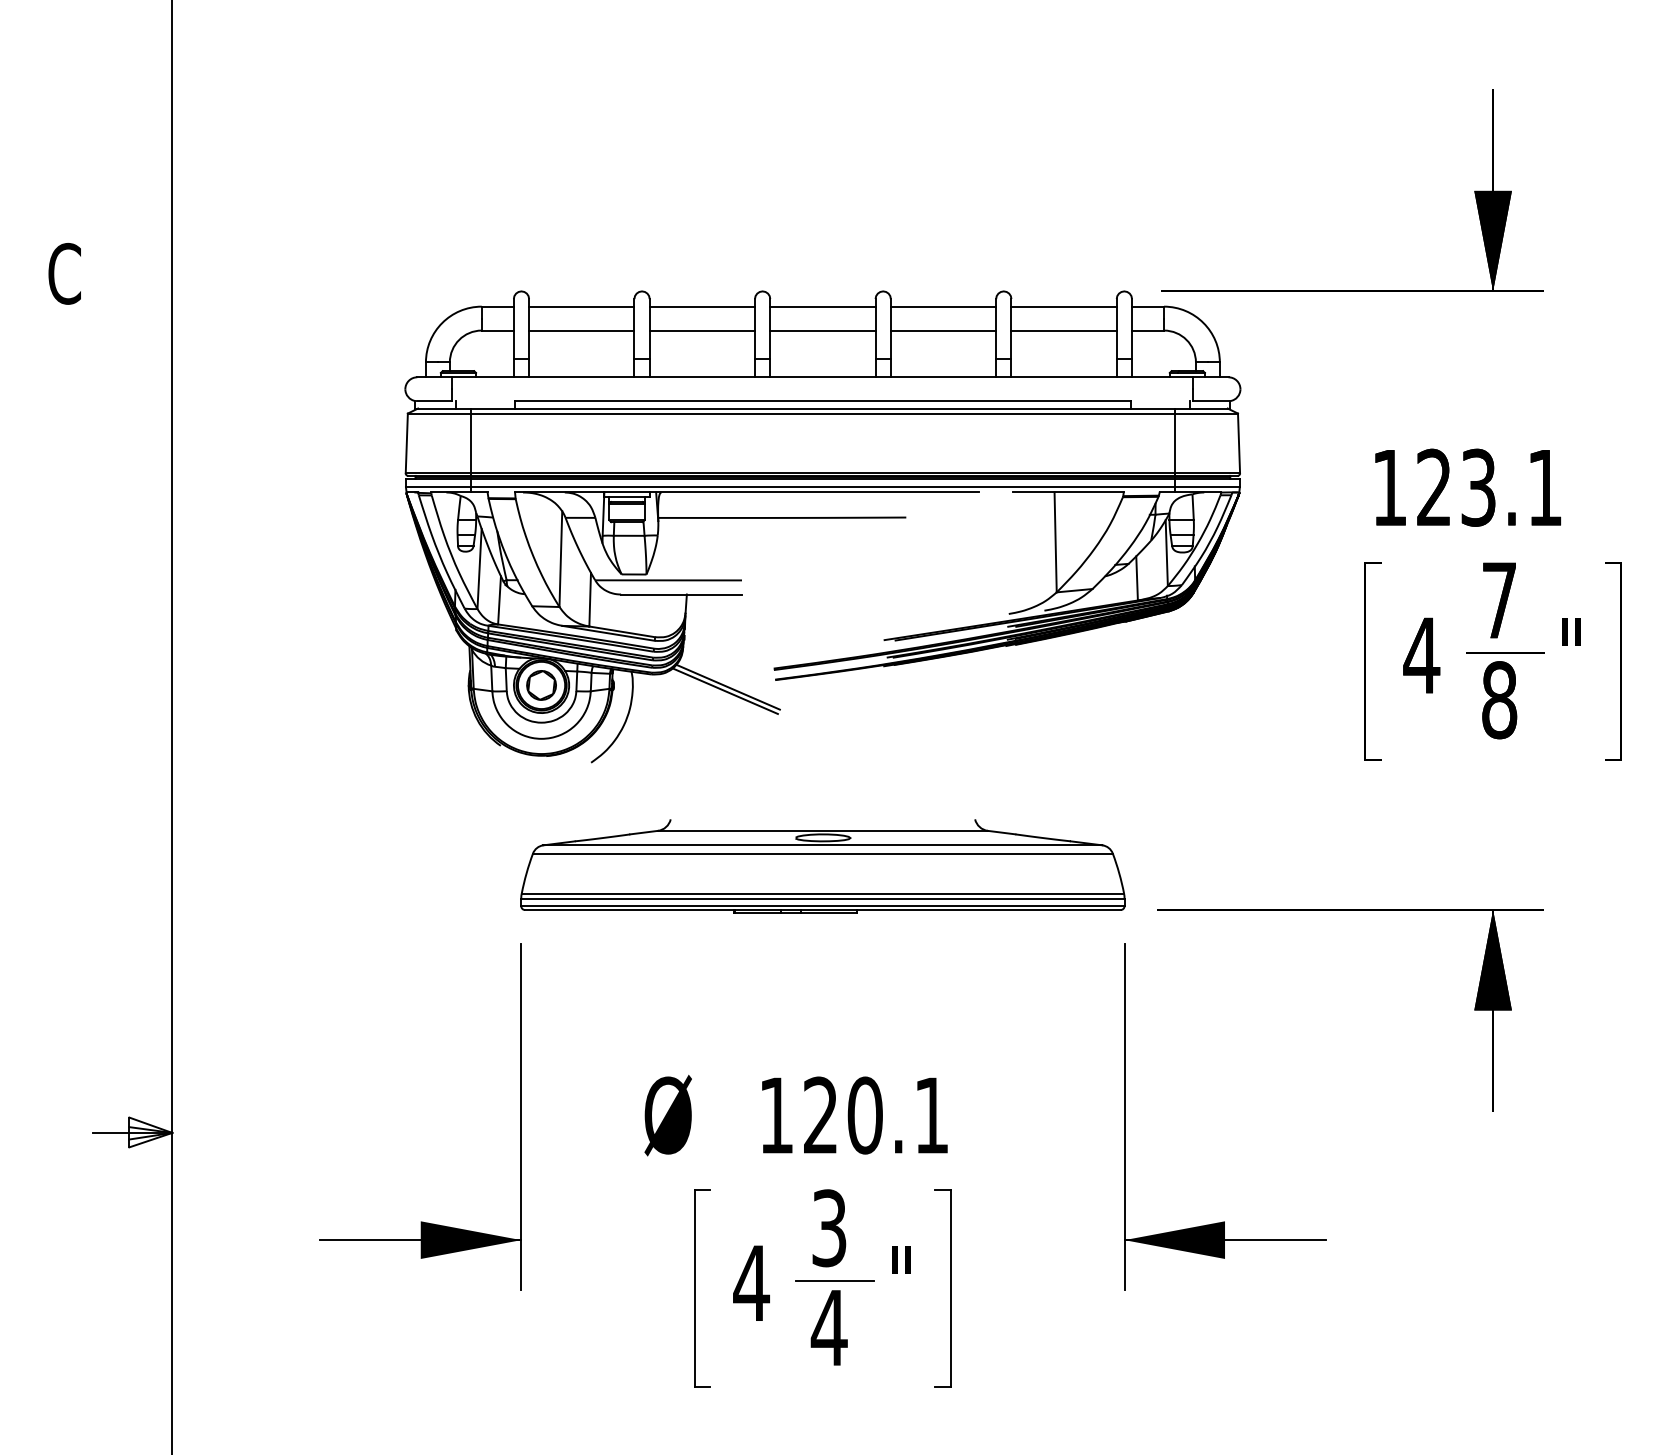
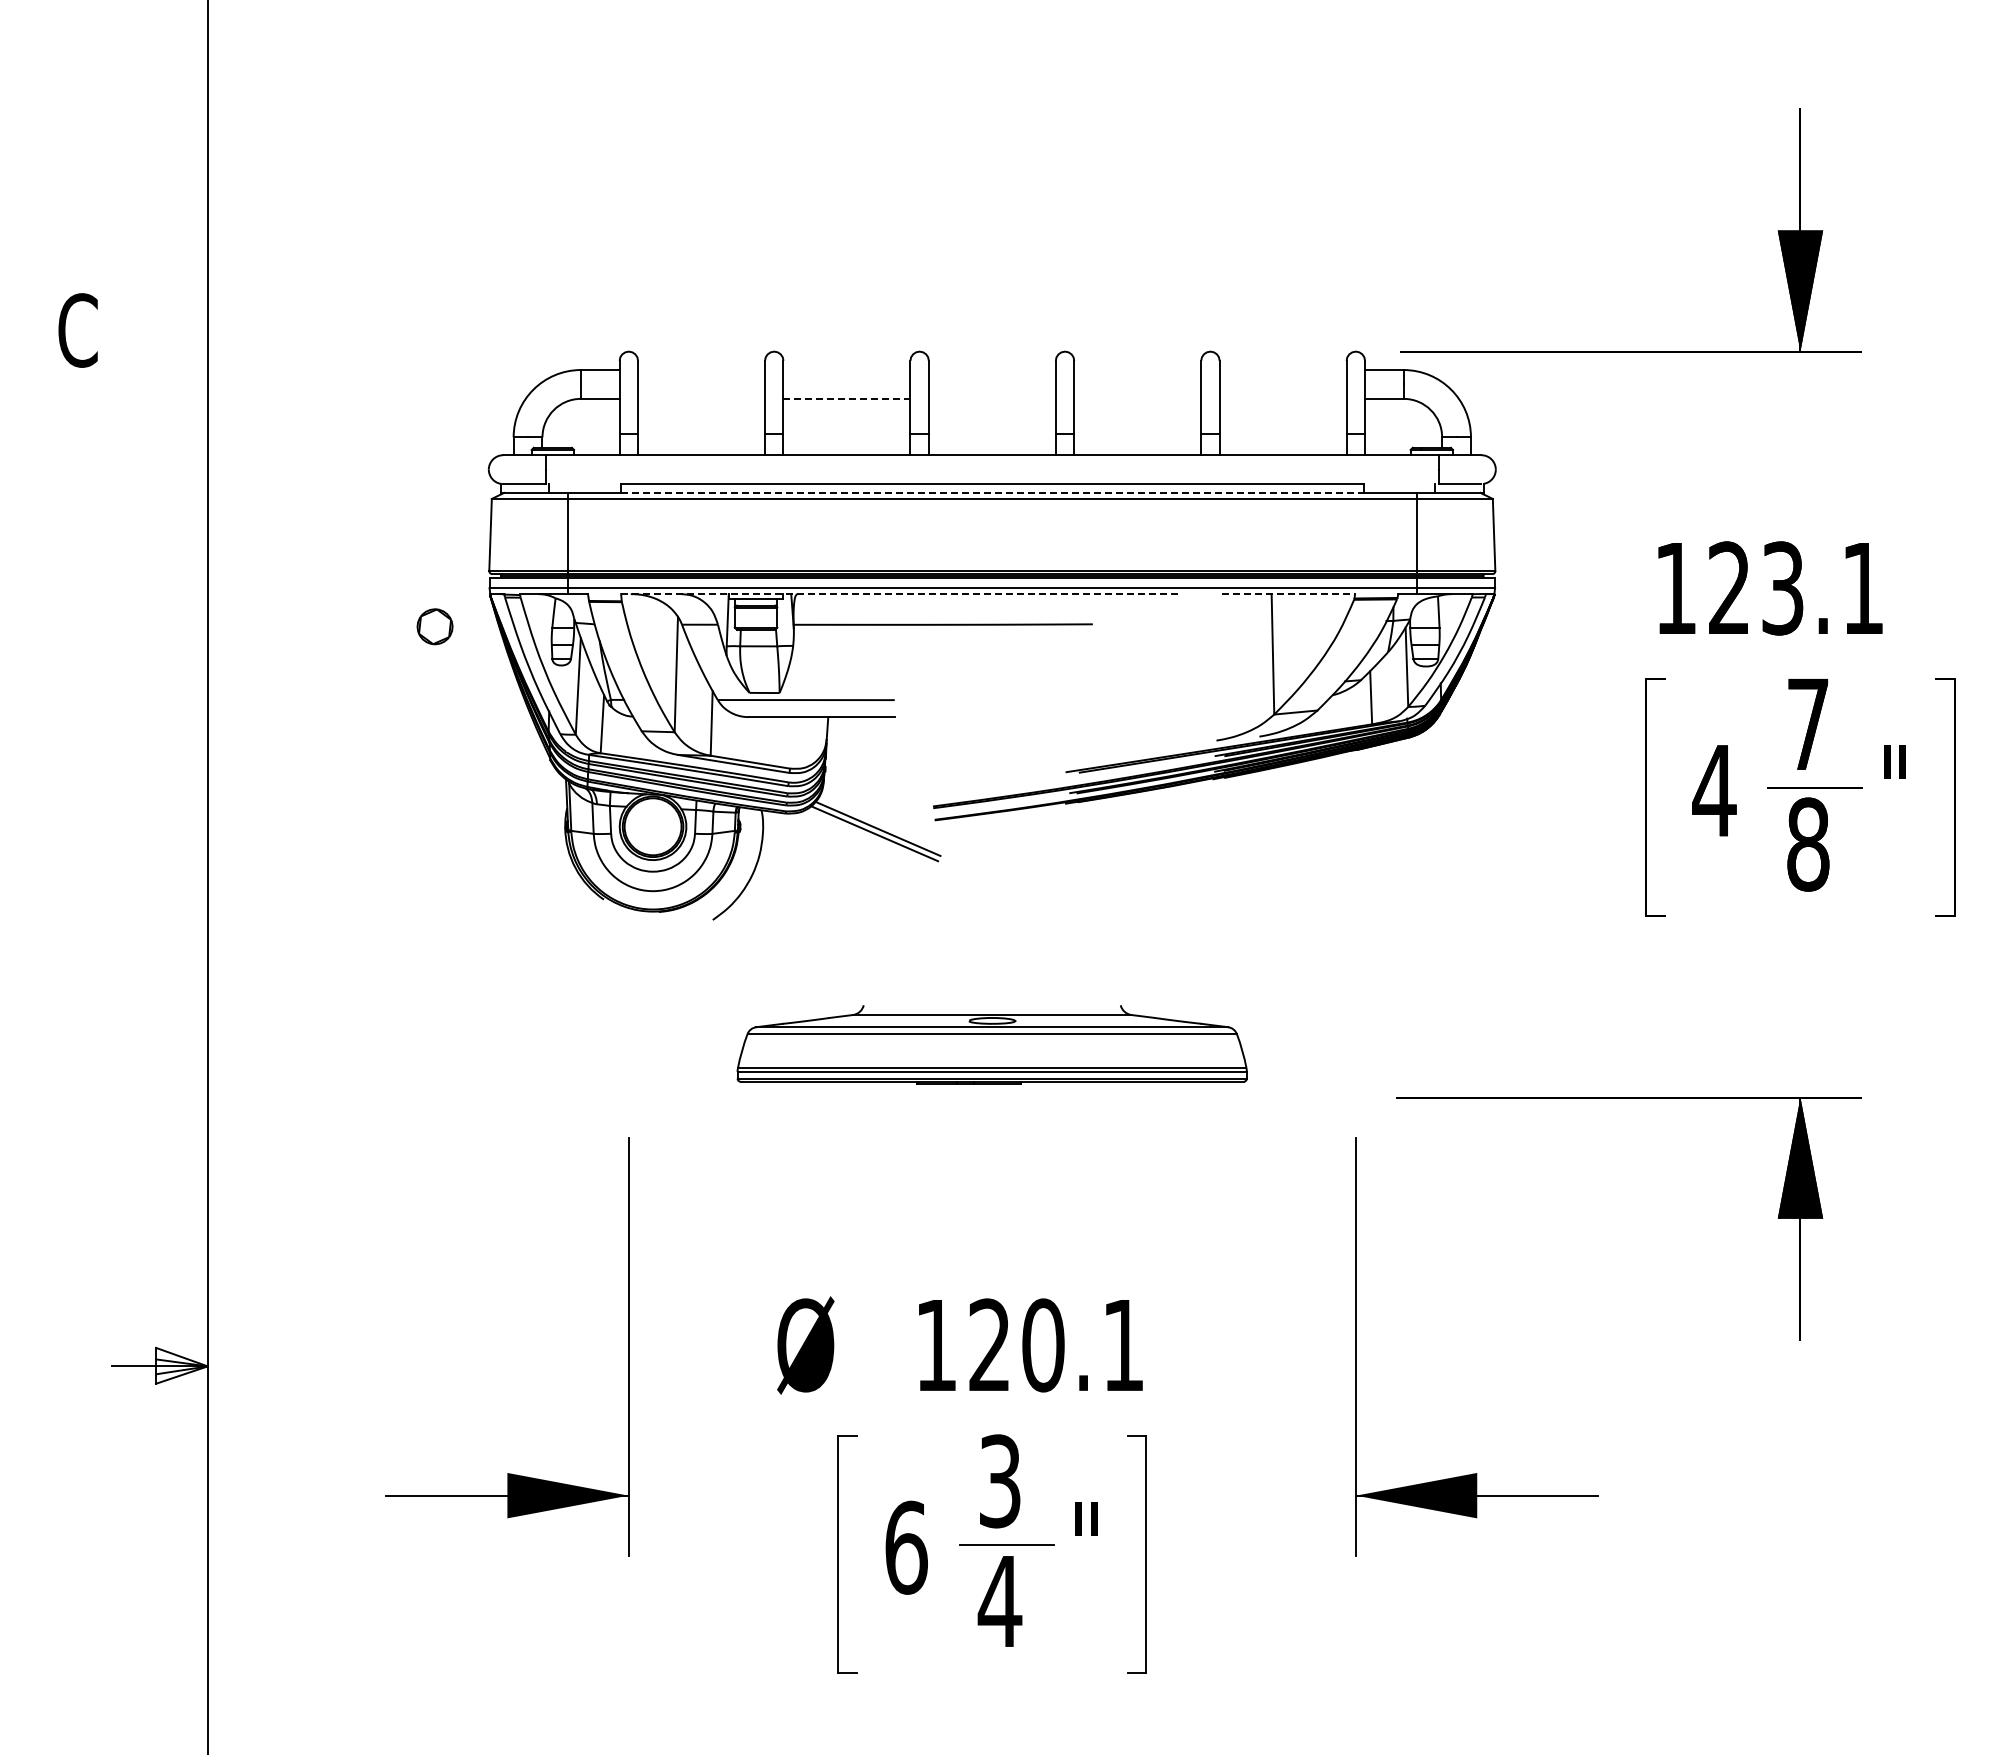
line: (581, 307) -> (701, 370), removed
line: (701, 307) -> (846, 370), removed
line: (822, 307) -> (991, 370), removed
line: (943, 307) -> (1137, 370), removed
line: (1063, 307) -> (1282, 370), removed
line: (581, 330) -> (701, 398), removed
line: (702, 330) -> (847, 398), solid -> dashed
line: (822, 330) -> (991, 398), removed
line: (943, 330) -> (1137, 398), removed
line: (1063, 330) -> (1282, 398), removed
line: (823, 408) -> (992, 492), solid -> dashed
line: (746, 492) -> (900, 594), solid -> dashed
line: (1068, 492) -> (1288, 594), solid -> dashed
part: (541, 685) -> (434, 626), moved
part: (822, 865) -> (991, 1044), size x0.7
text: (751, 1283) -> (906, 1547), 4 -> 6

